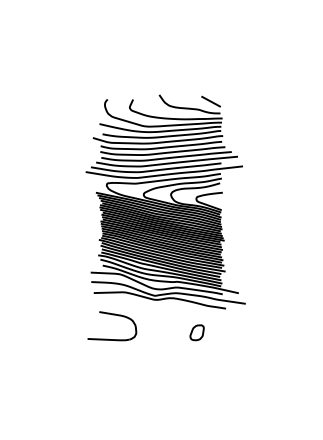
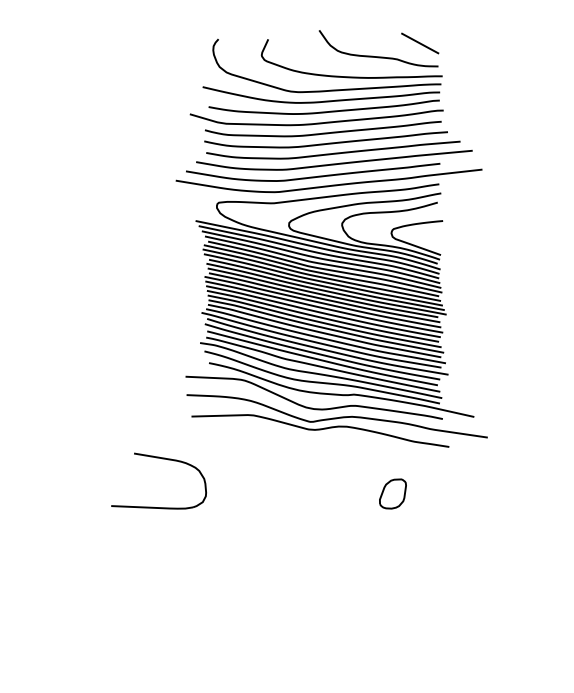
part: (112, 315) -> (159, 460), moved

